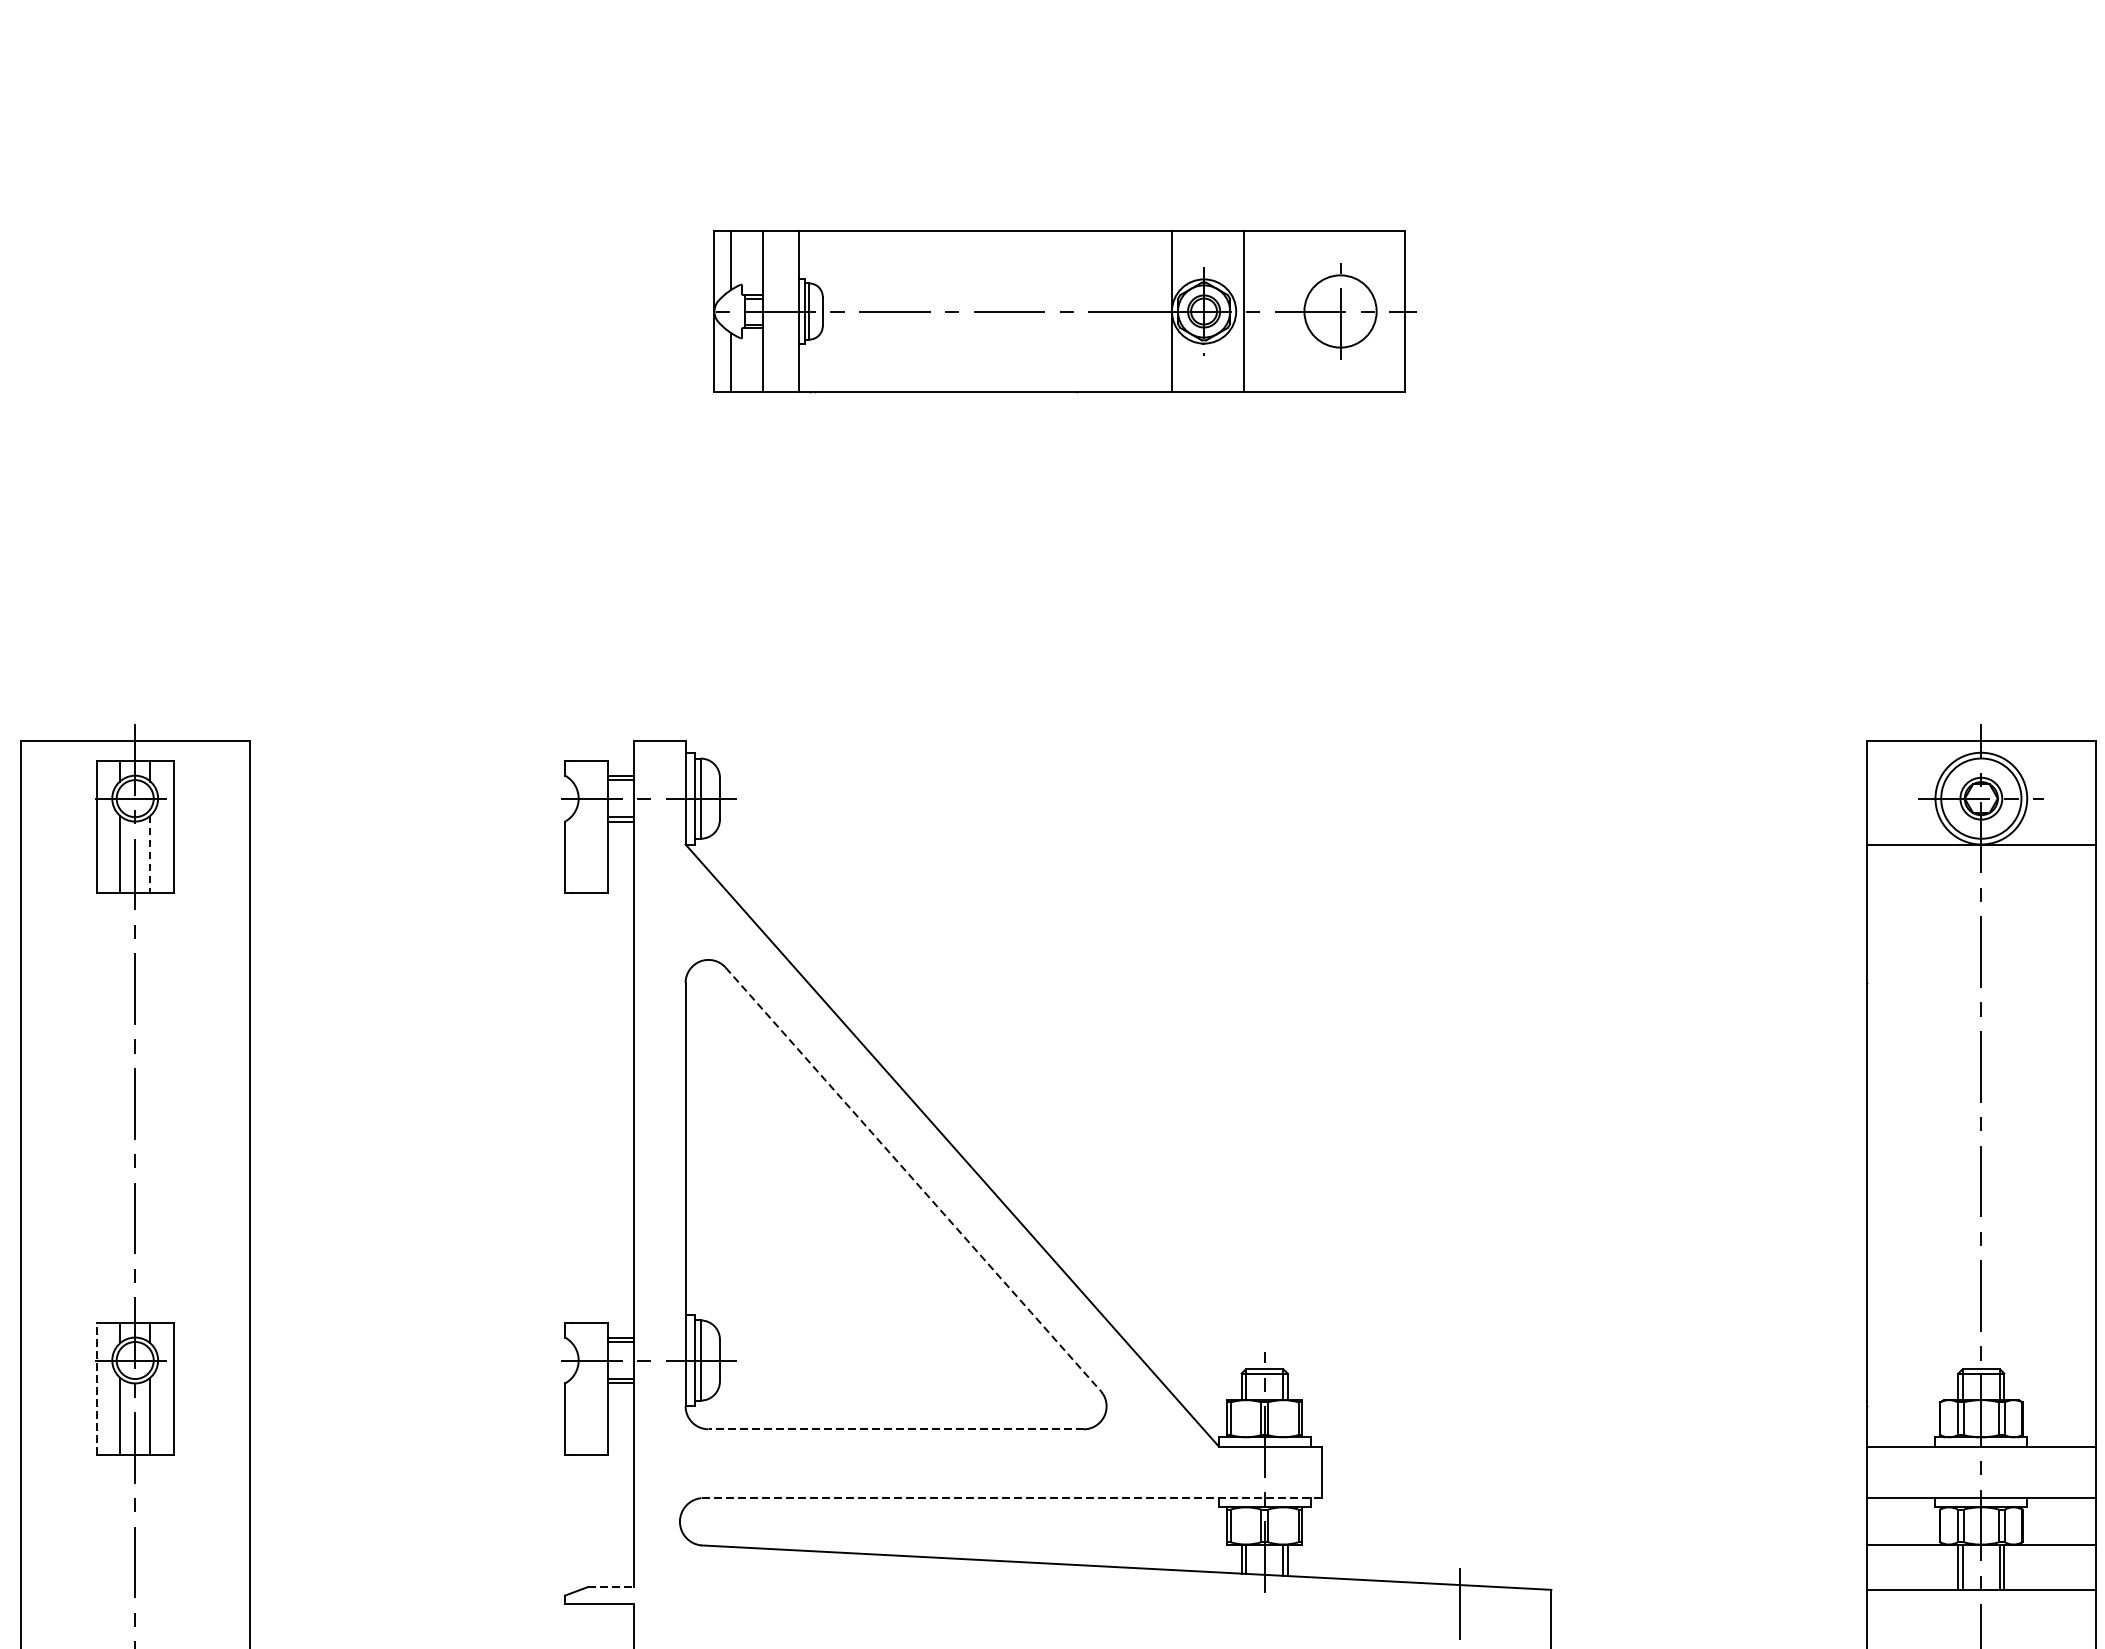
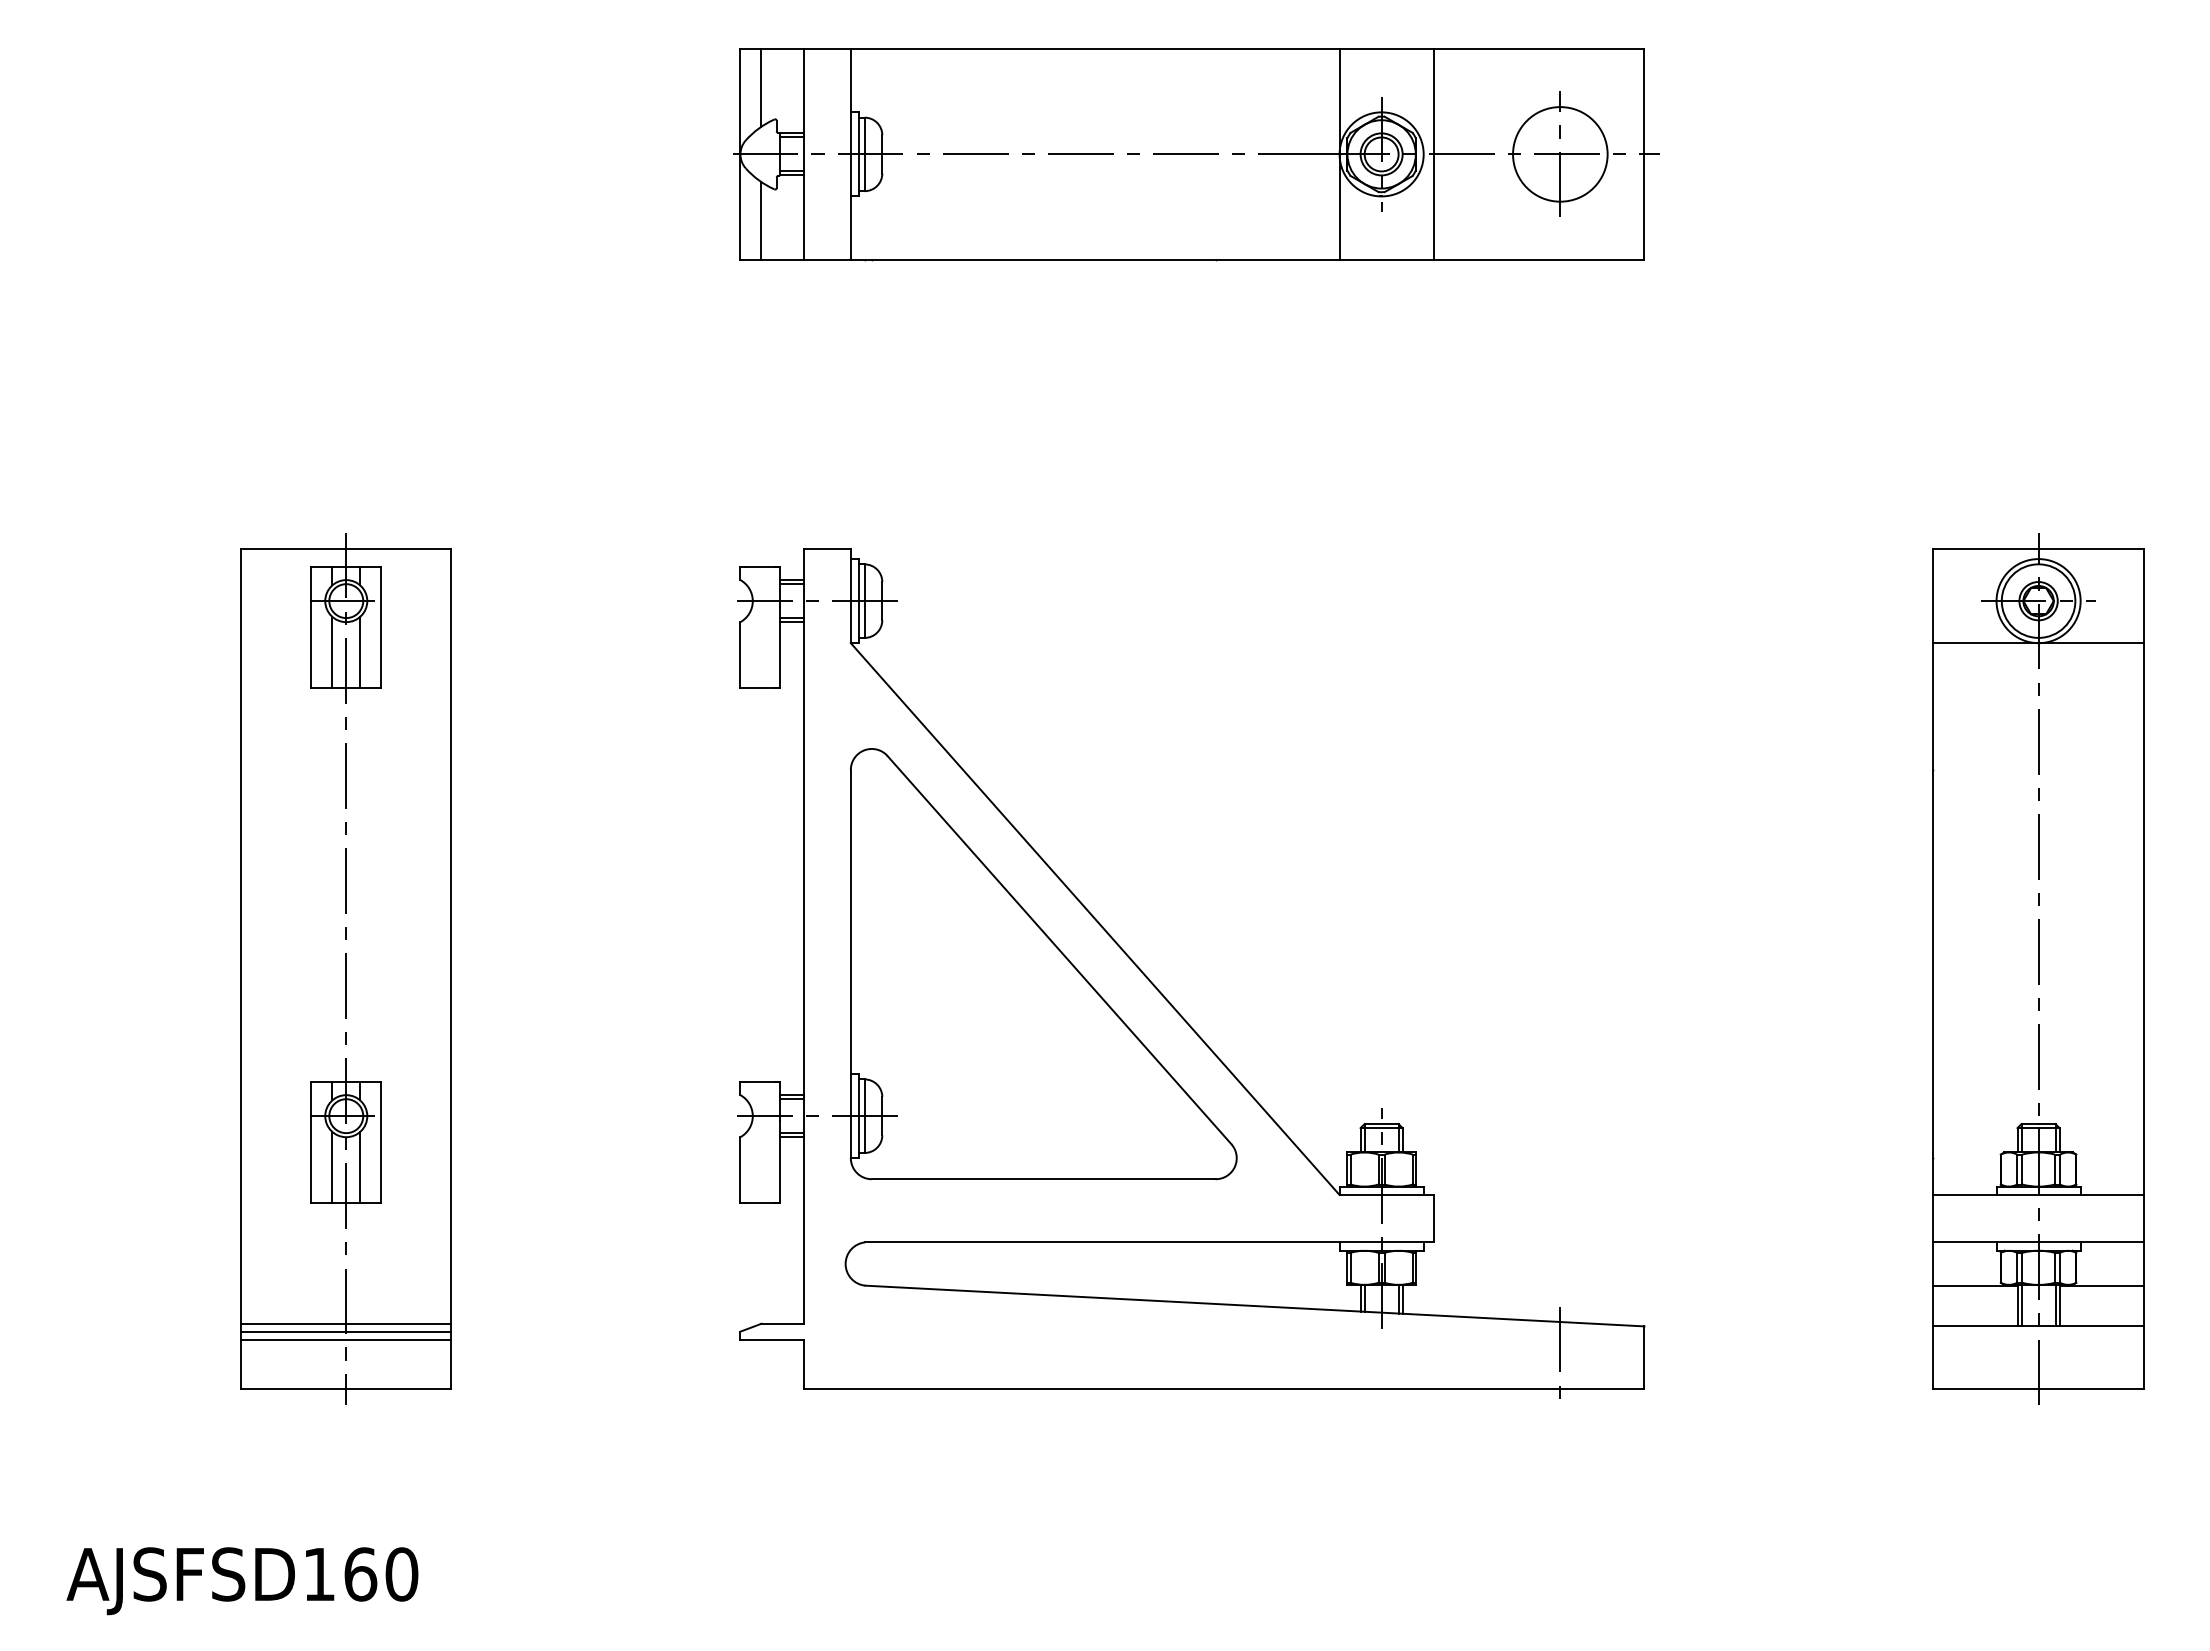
part: (1062, 311) -> (1196, 154), size x1.43
line: (150, 854) -> (360, 652), dashed -> solid
line: (913, 1179) -> (1059, 950), dashed -> solid
line: (97, 1388) -> (311, 1141), dashed -> solid
line: (895, 1429) -> (1043, 1179), dashed -> solid
line: (1011, 1498) -> (1149, 1242), dashed -> solid
line: (135, 1586) -> (346, 1323), added
line: (612, 1586) -> (783, 1323), dashed -> solid
line: (135, 1595) -> (346, 1331), added
line: (135, 1604) -> (346, 1339), added

